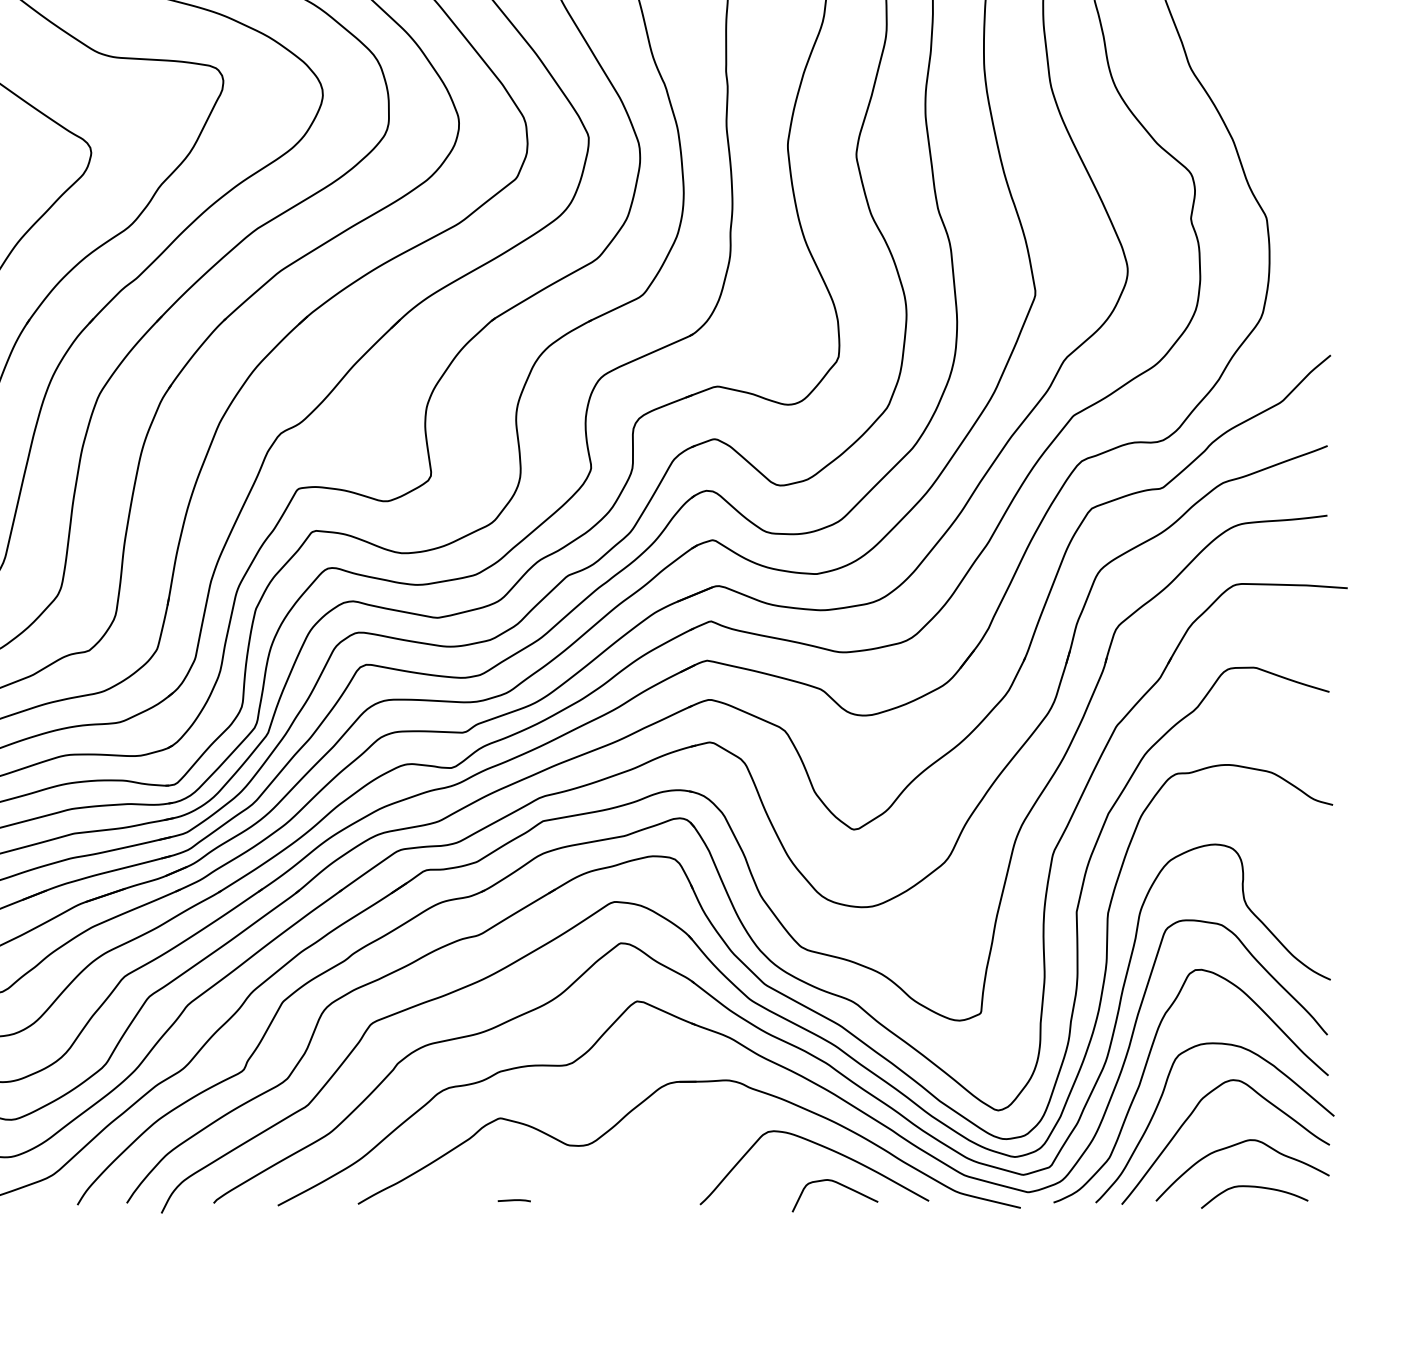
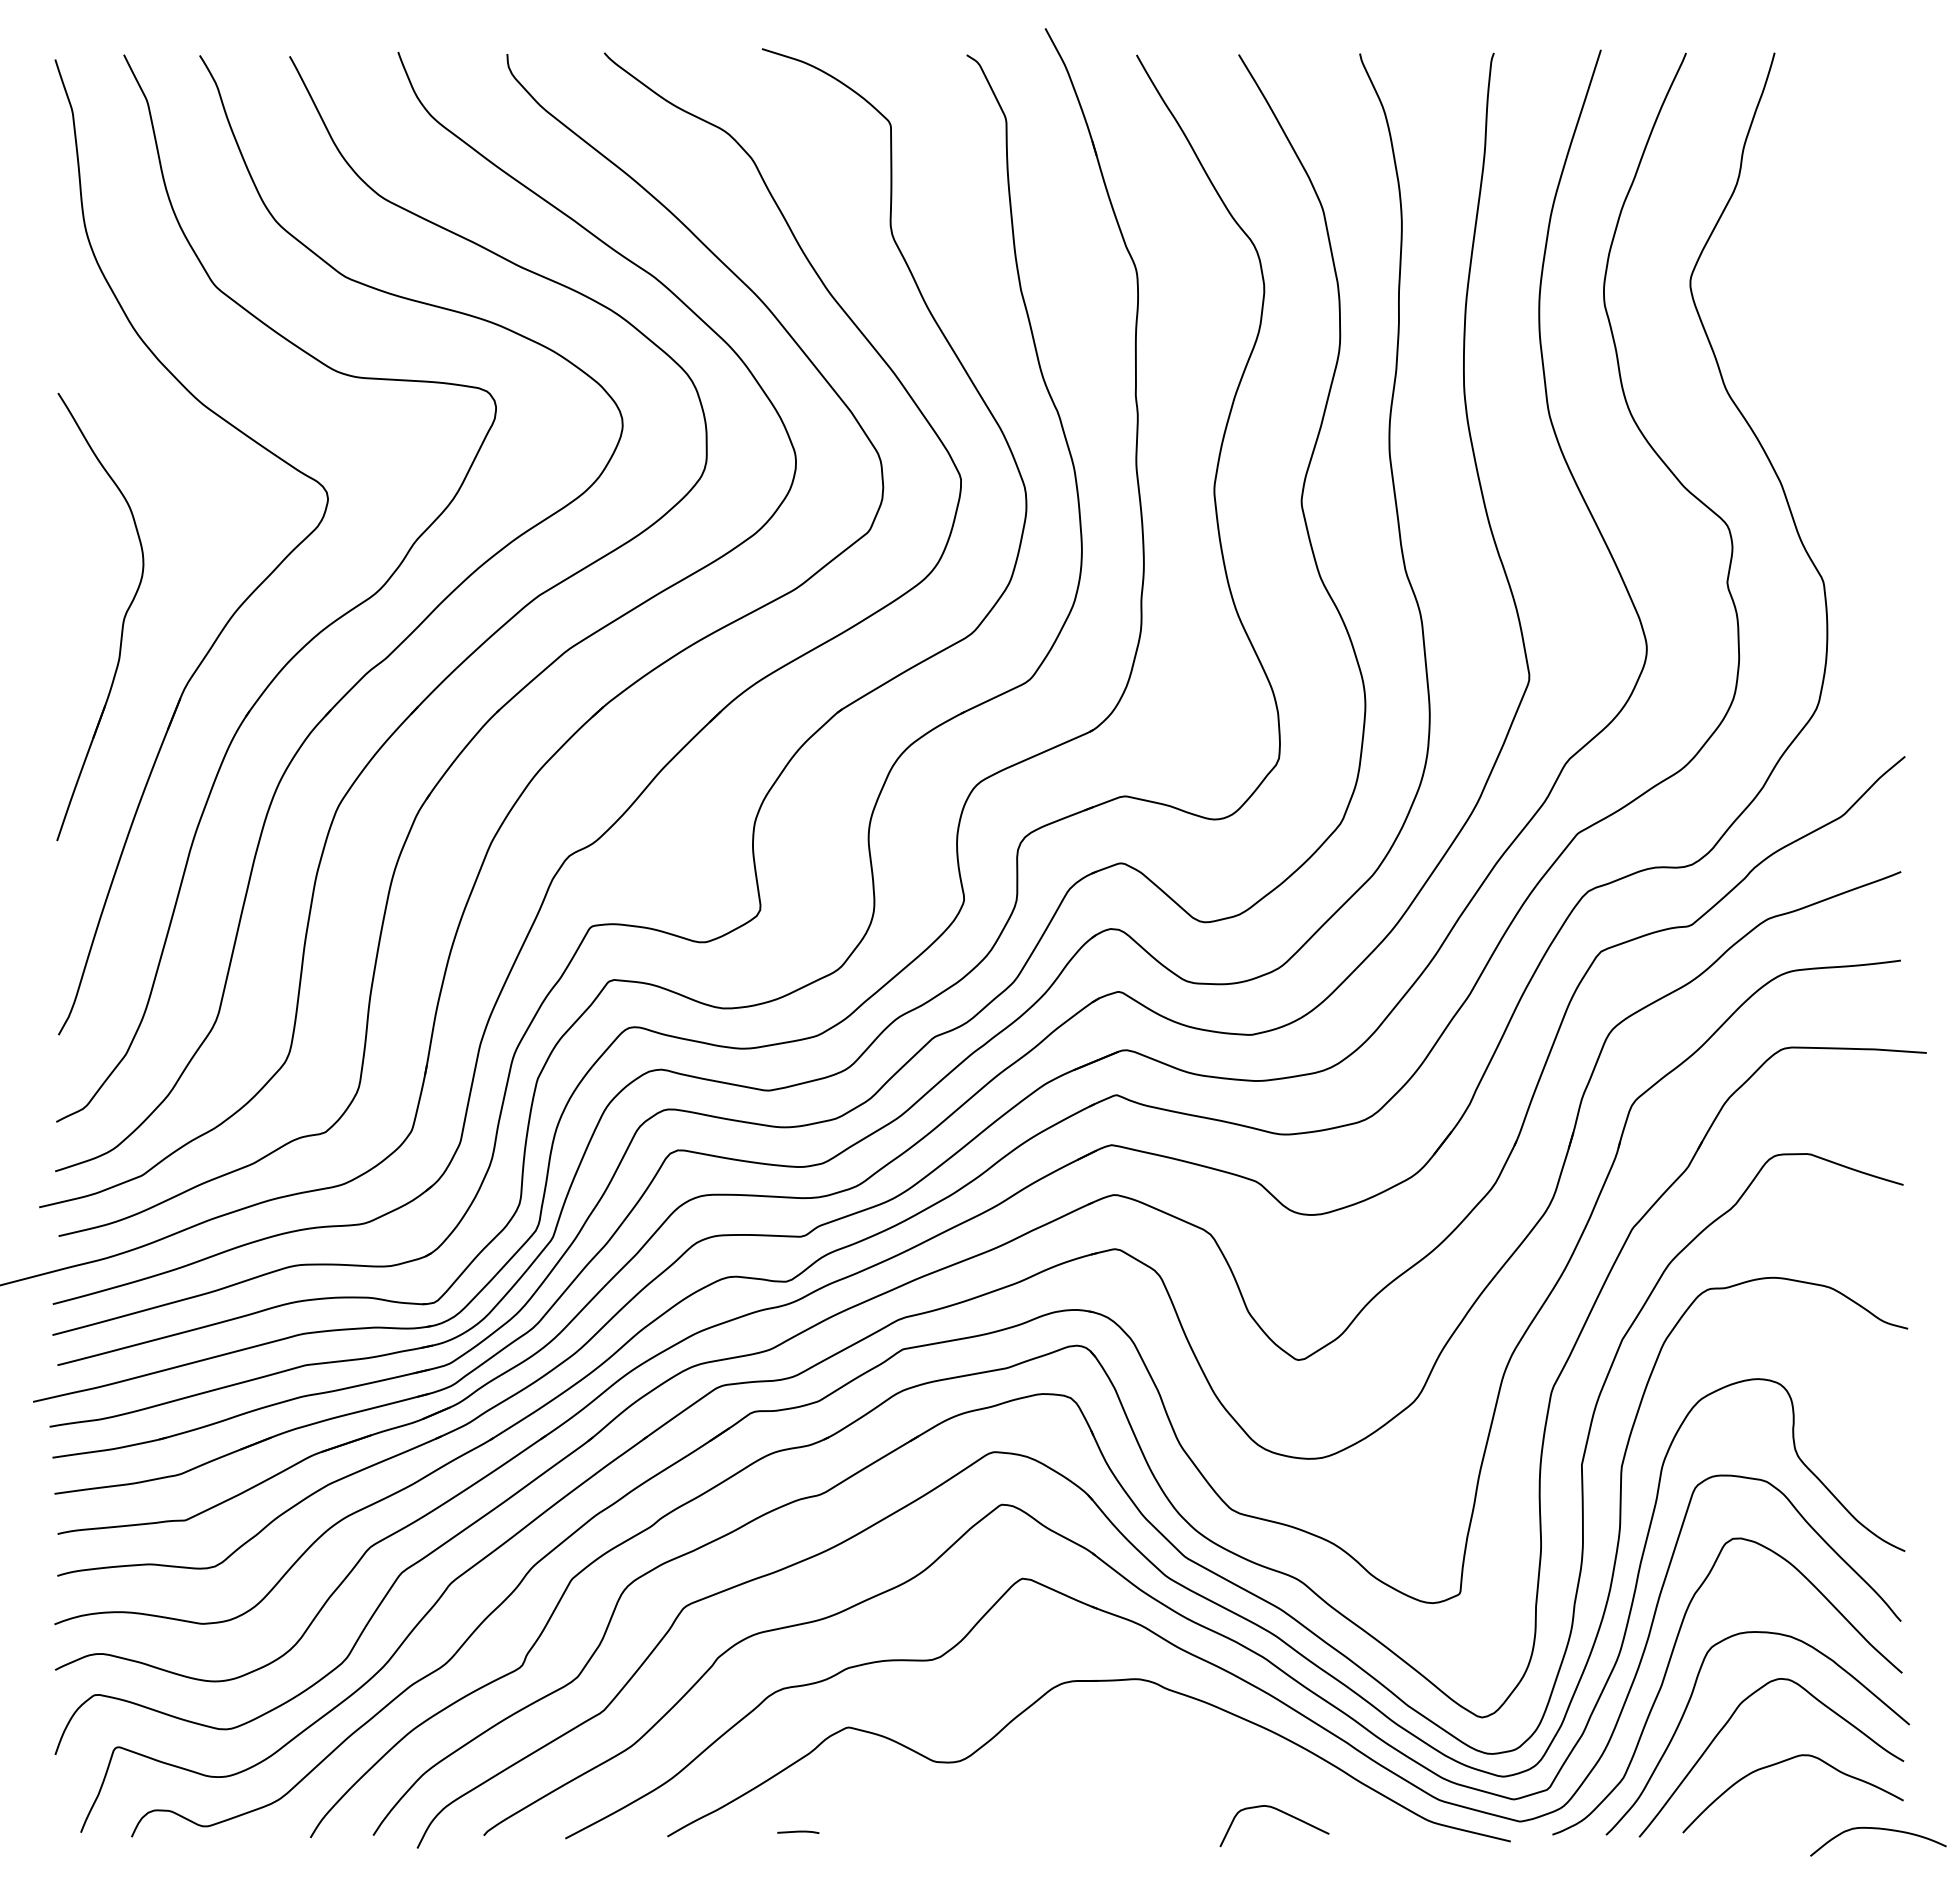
curve: (824, 1148) -> (1261, 1765), removed
curve: (1254, 1187) -> (1878, 1829), moved
line: (514, 1200) -> (798, 1831), moved

